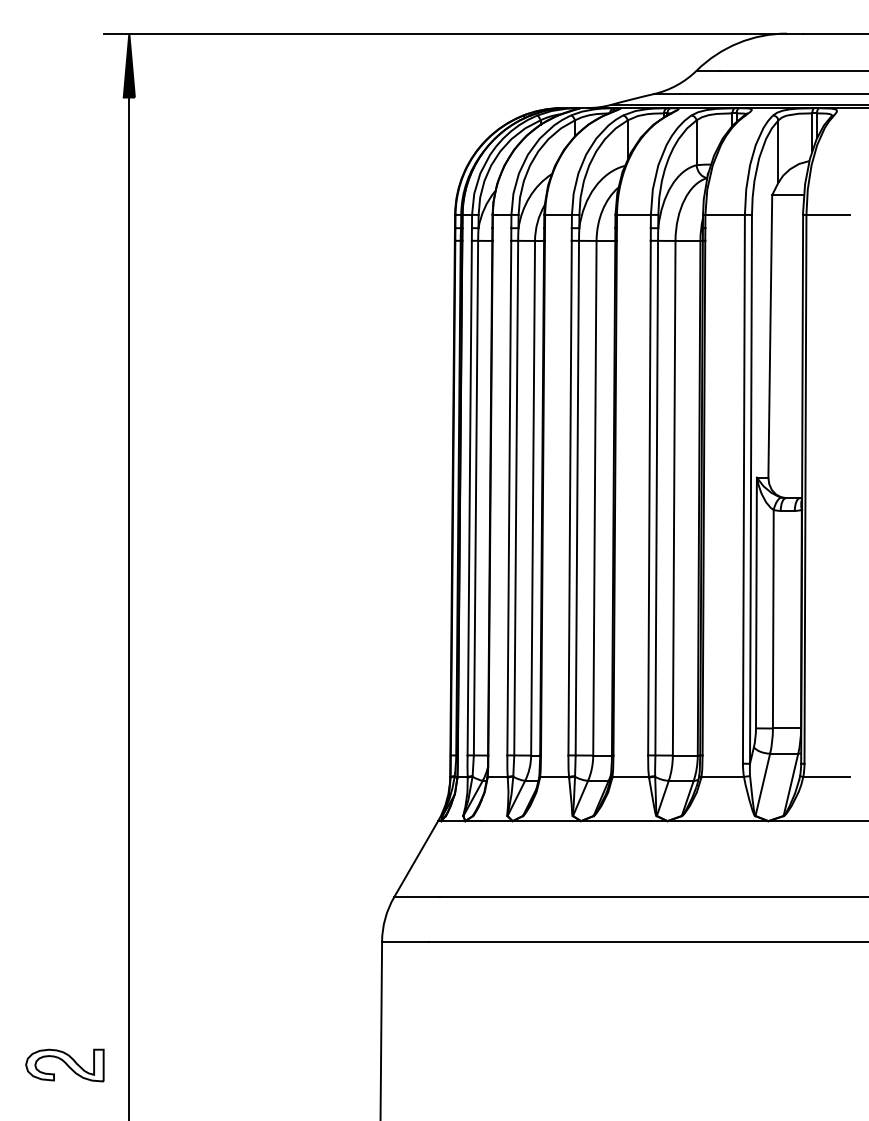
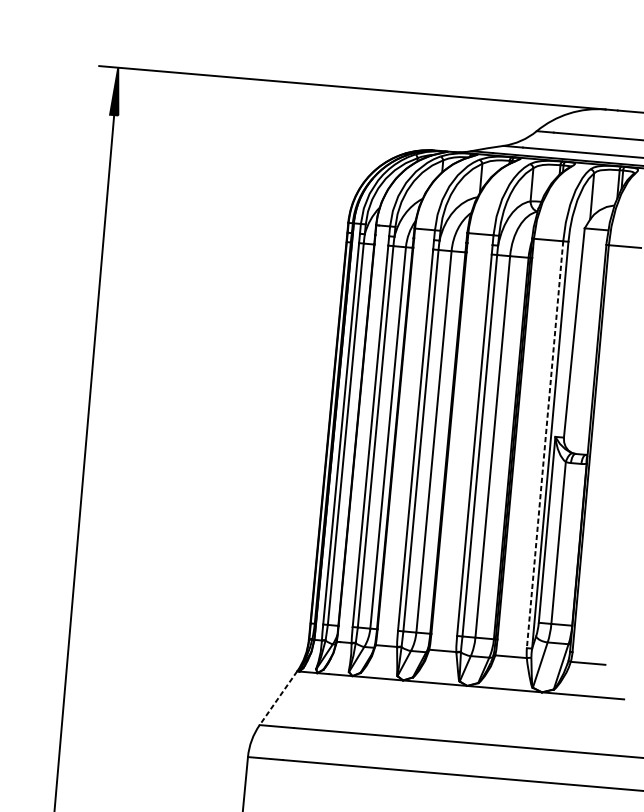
line: (743, 489) -> (544, 444), solid -> dashed
line: (415, 859) -> (277, 698), solid -> dashed

